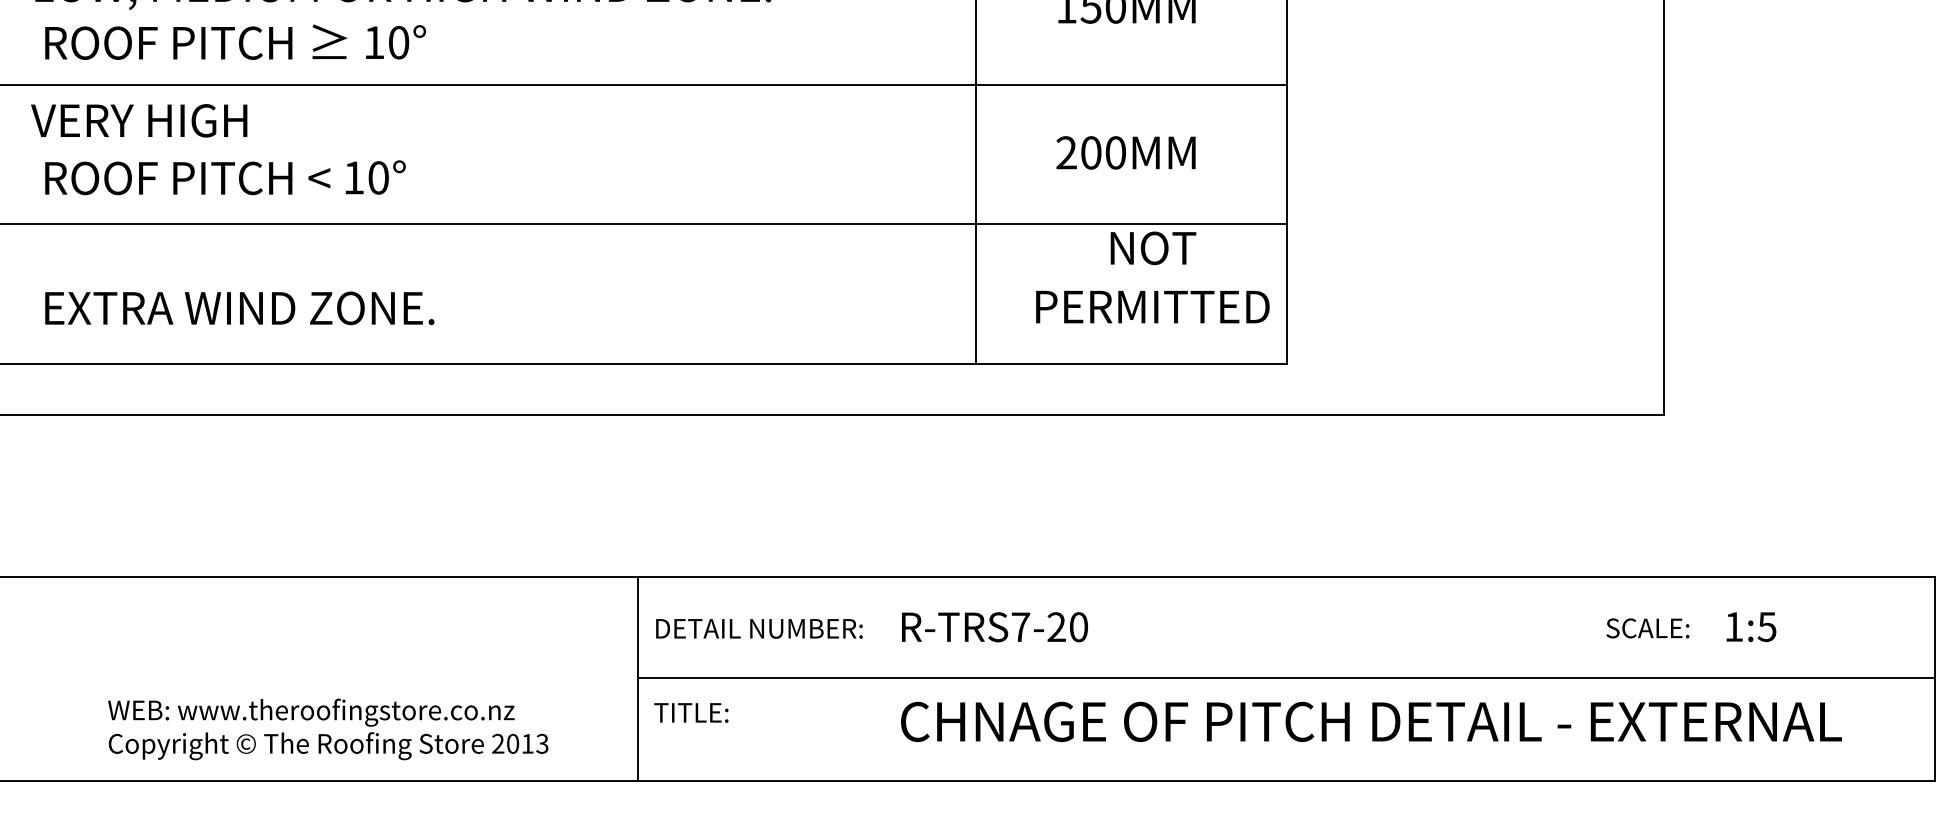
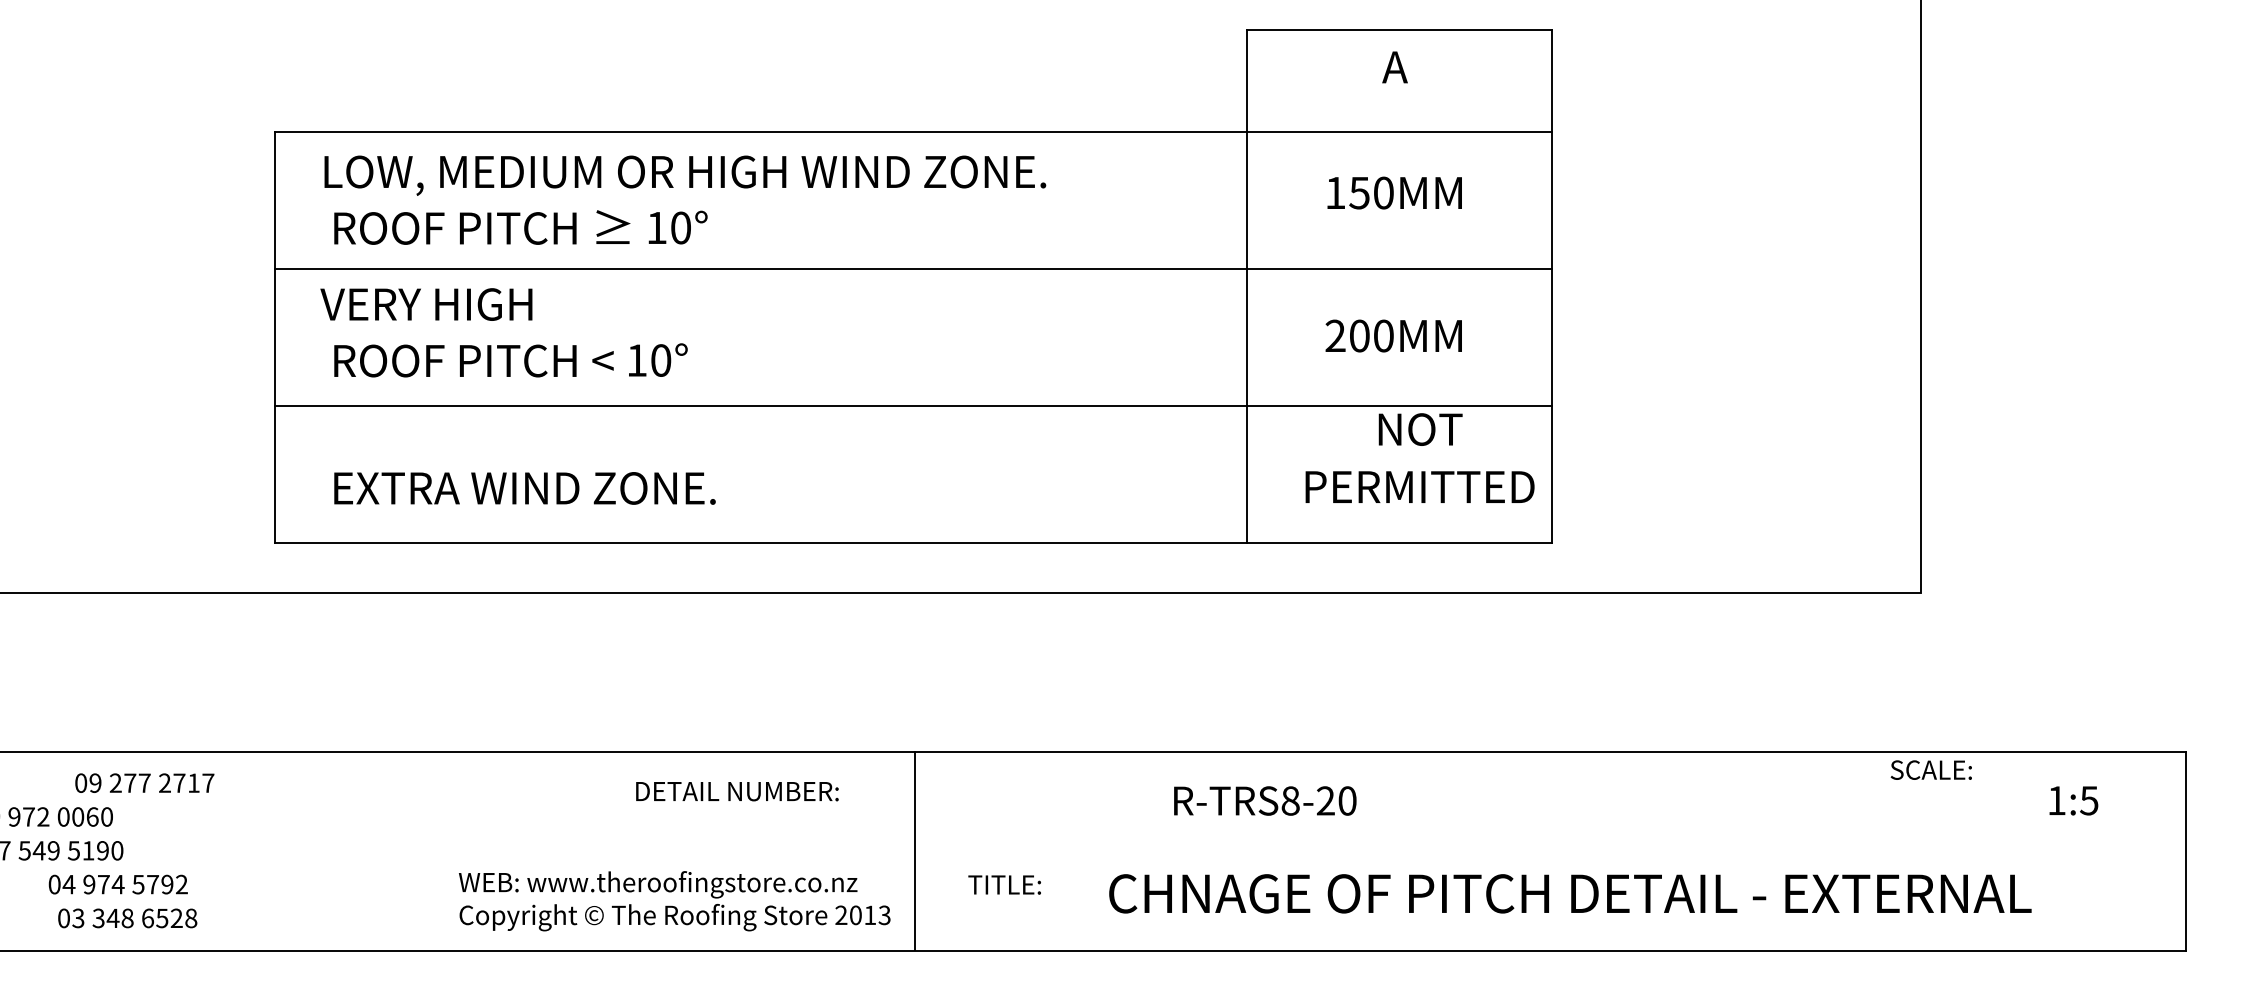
text: (1020, 626) -> (1290, 800), R-TRS7-20 -> R-TRS8-20
text: (1751, 626) -> (2073, 800), moved
text: (1647, 627) -> (1930, 769), moved
text: (759, 628) -> (737, 791), moved
line: (1285, 678) -> (1550, 851), removed
text: (691, 712) -> (1004, 884), moved
text: (1371, 721) -> (1570, 893), moved
text: (328, 729) -> (674, 901), moved

